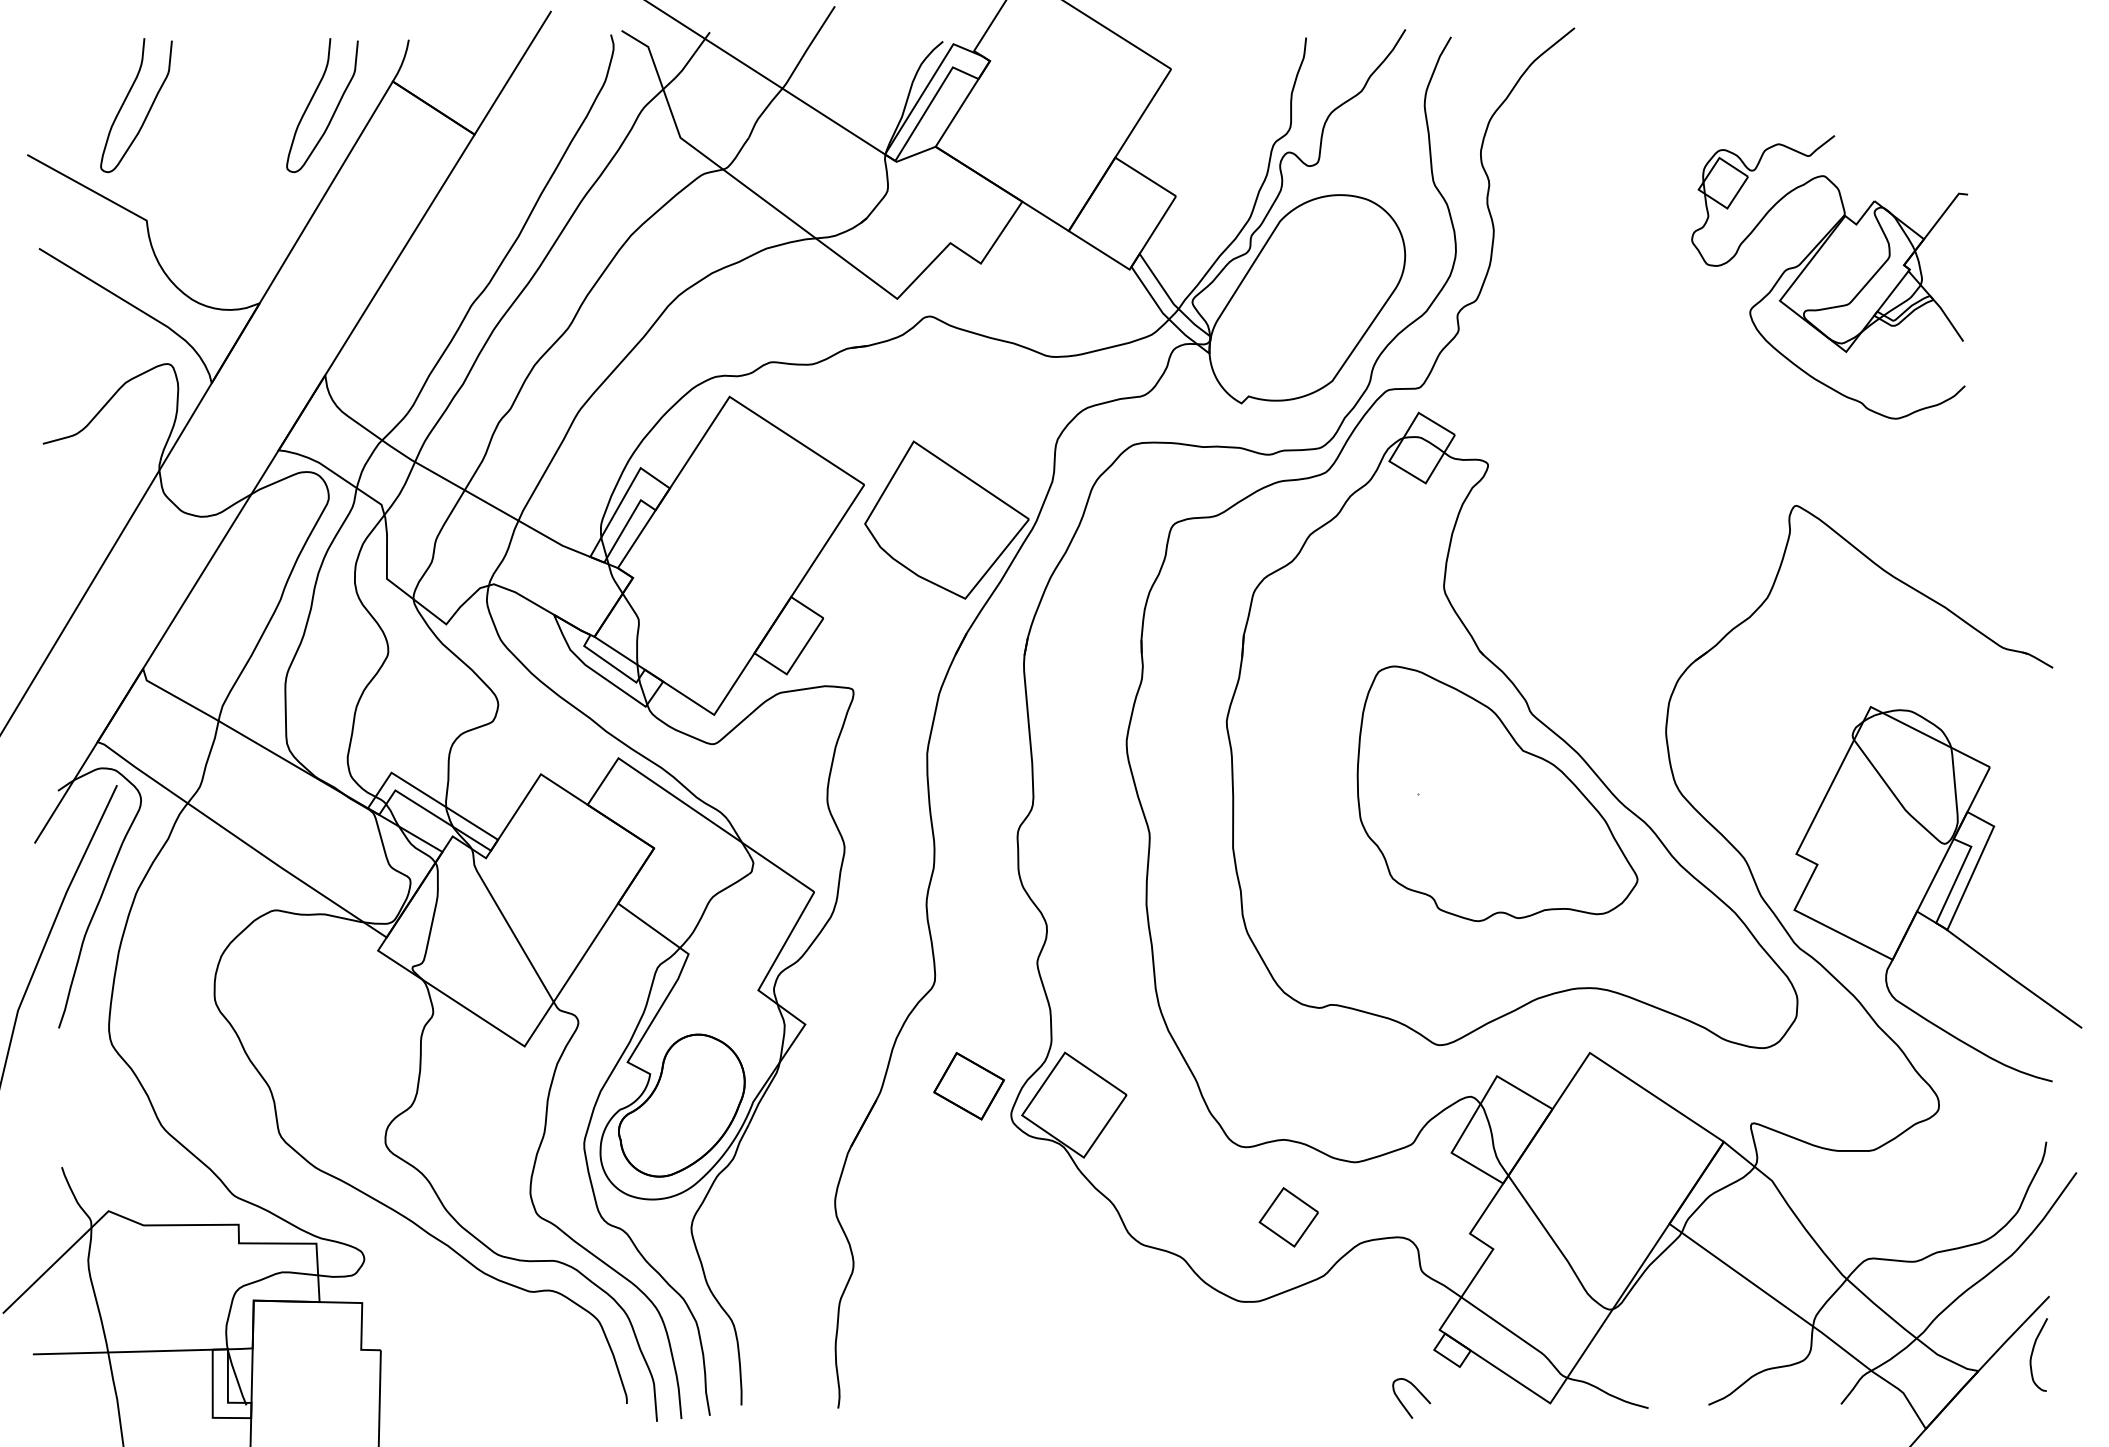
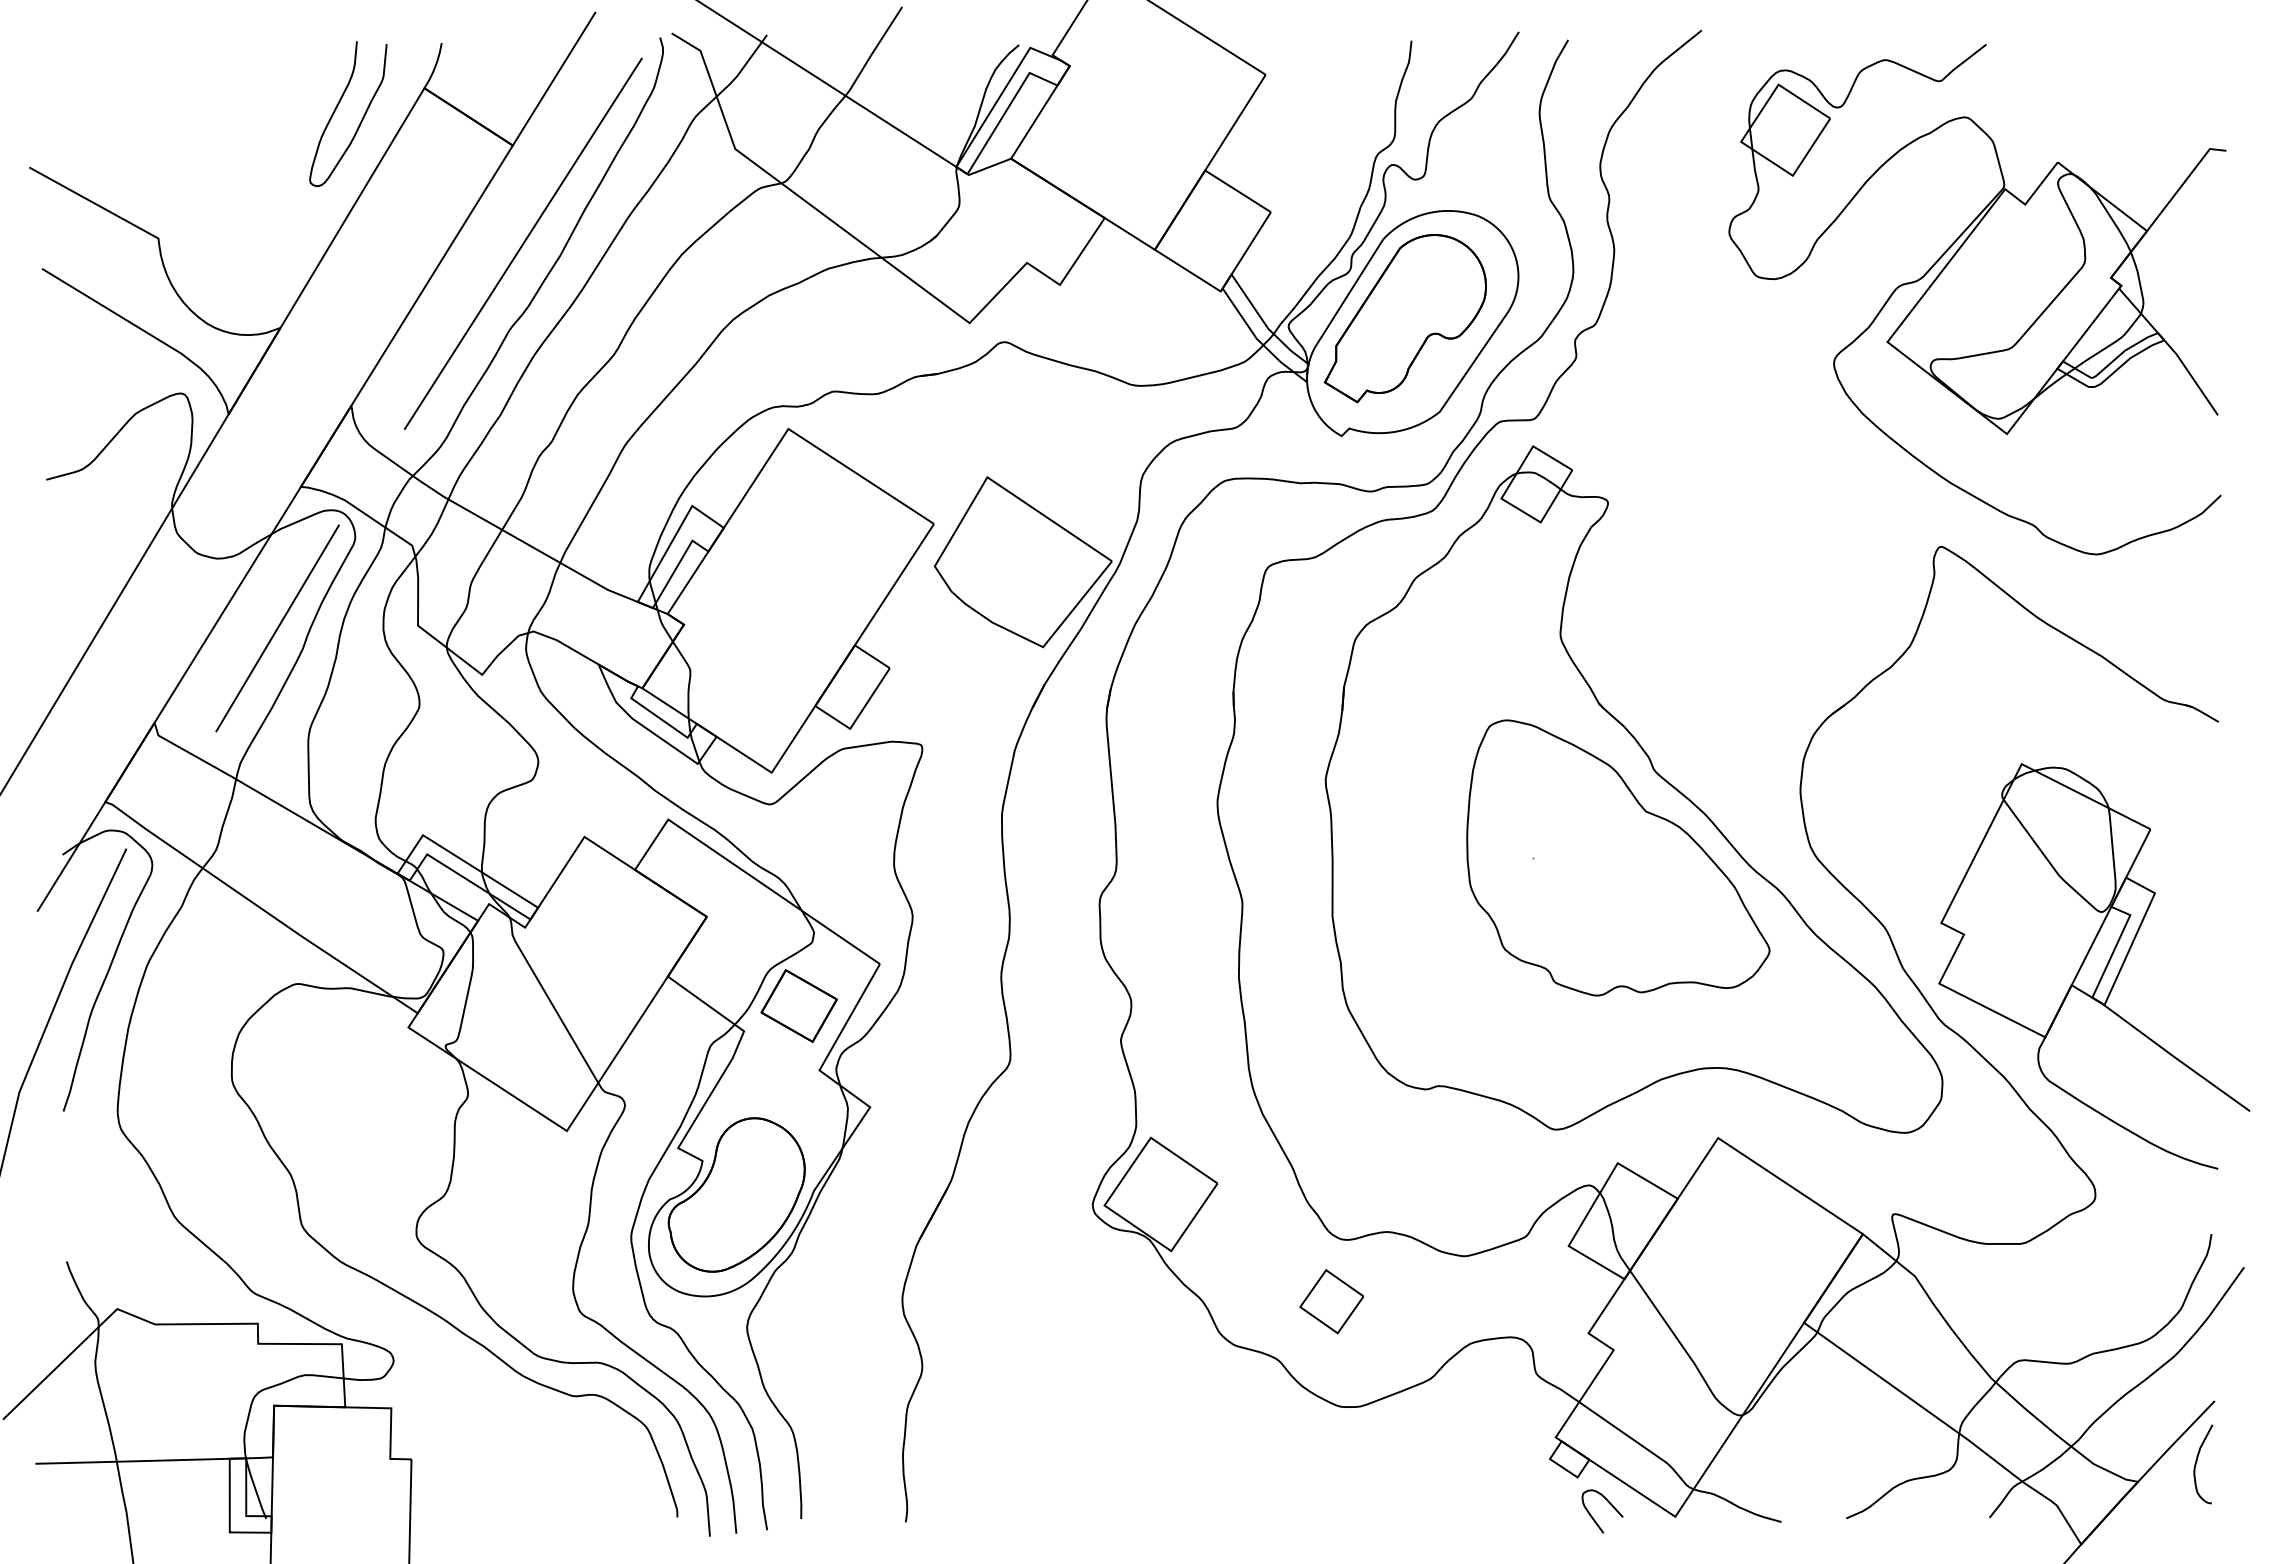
curve: (126, 99) -> (136, 107), removed
line: (483, 225) -> (522, 243), added
part: (1829, 277) -> (1977, 299), size x1.67
part: (1300, 294) -> (1405, 318), added
line: (256, 581) -> (277, 628), added
part: (968, 1085) -> (798, 1005), moved
part: (1288, 1217) -> (1331, 1301), moved
curve: (1418, 1392) -> (1609, 1504), moved

